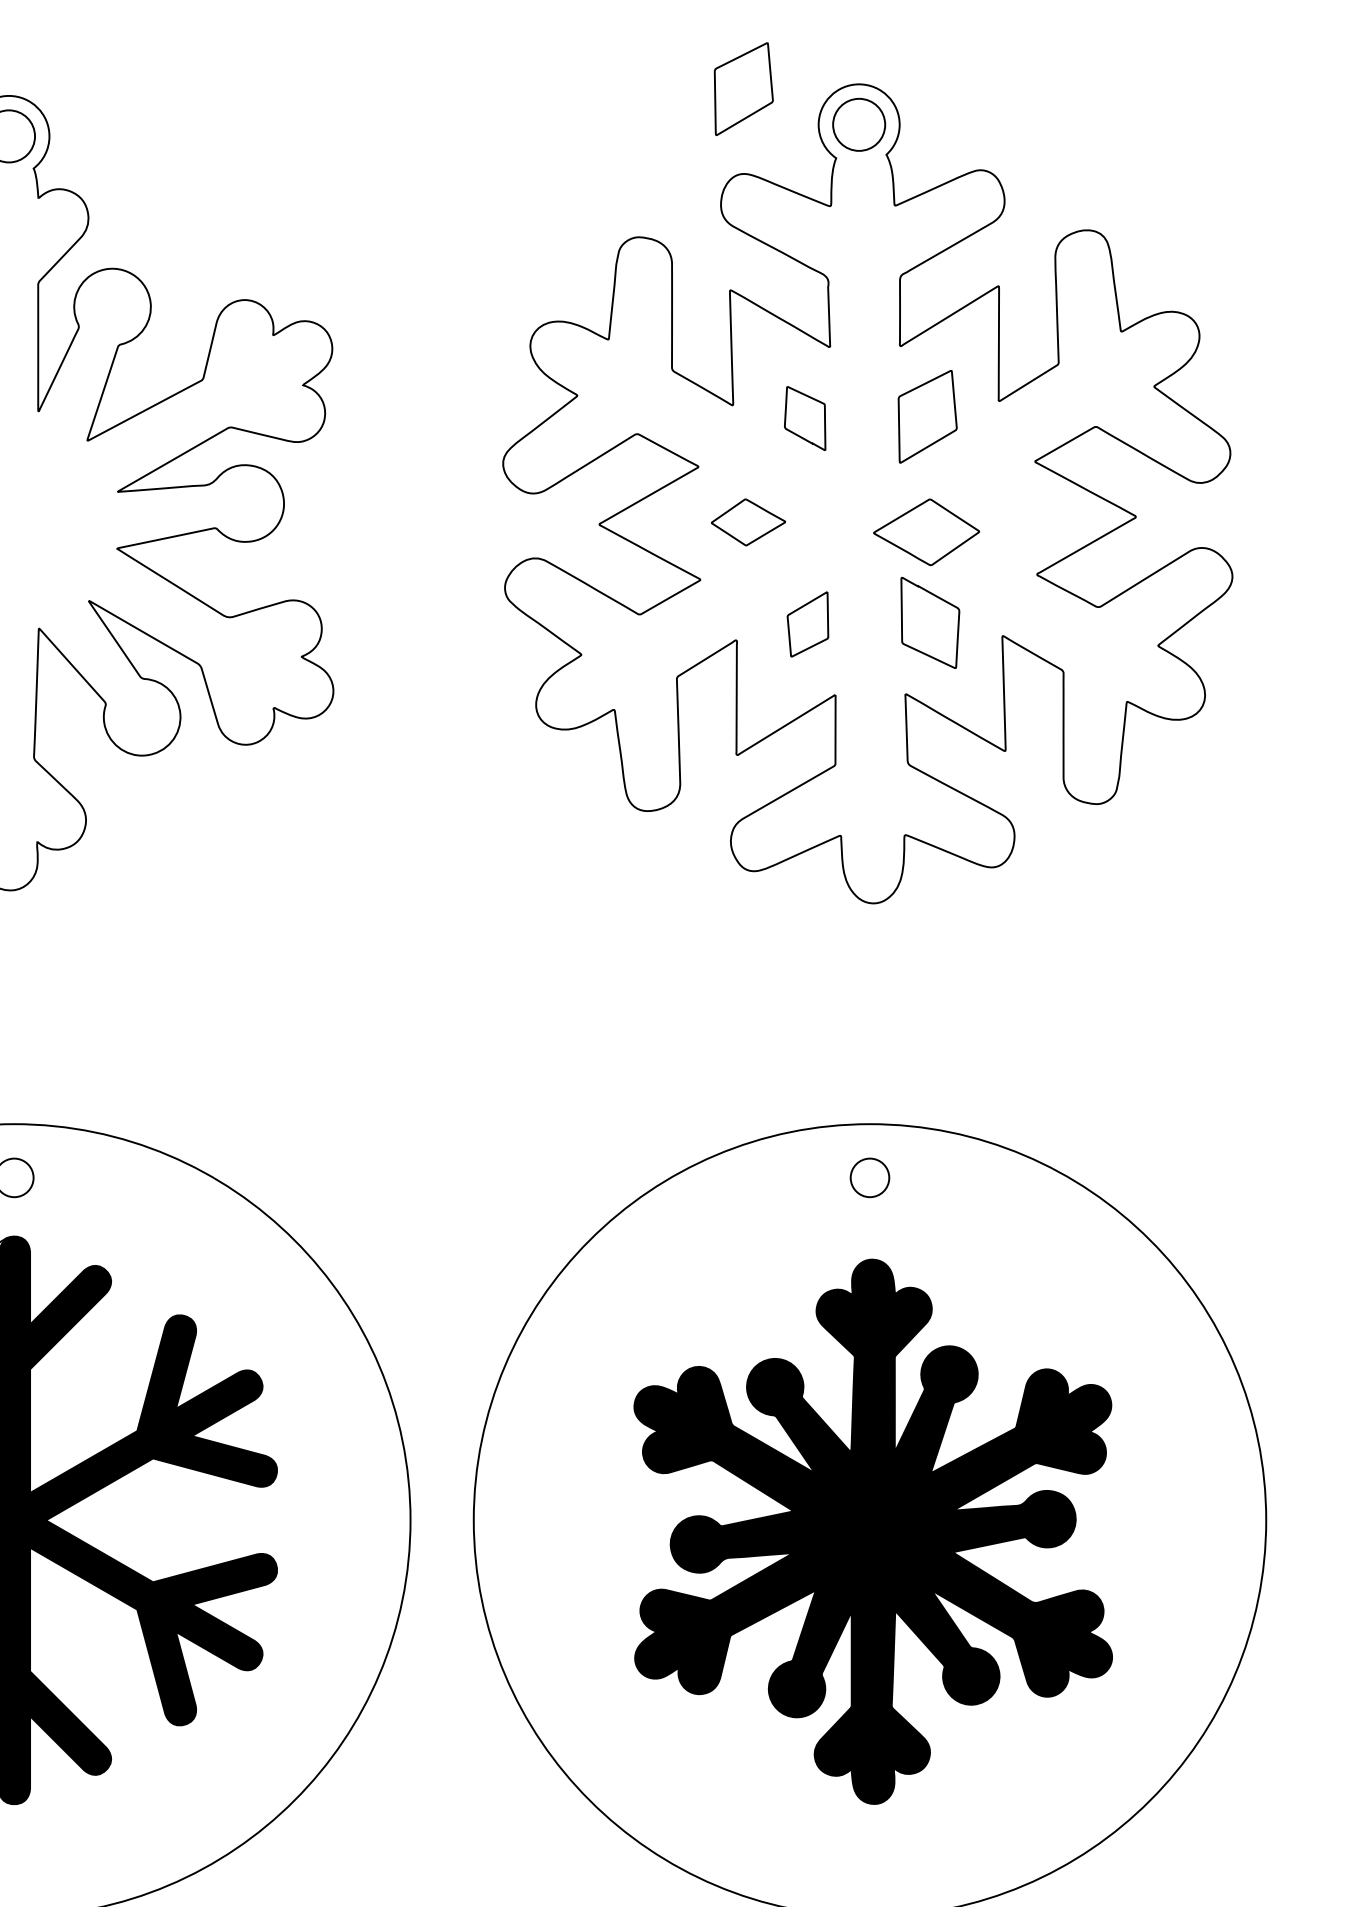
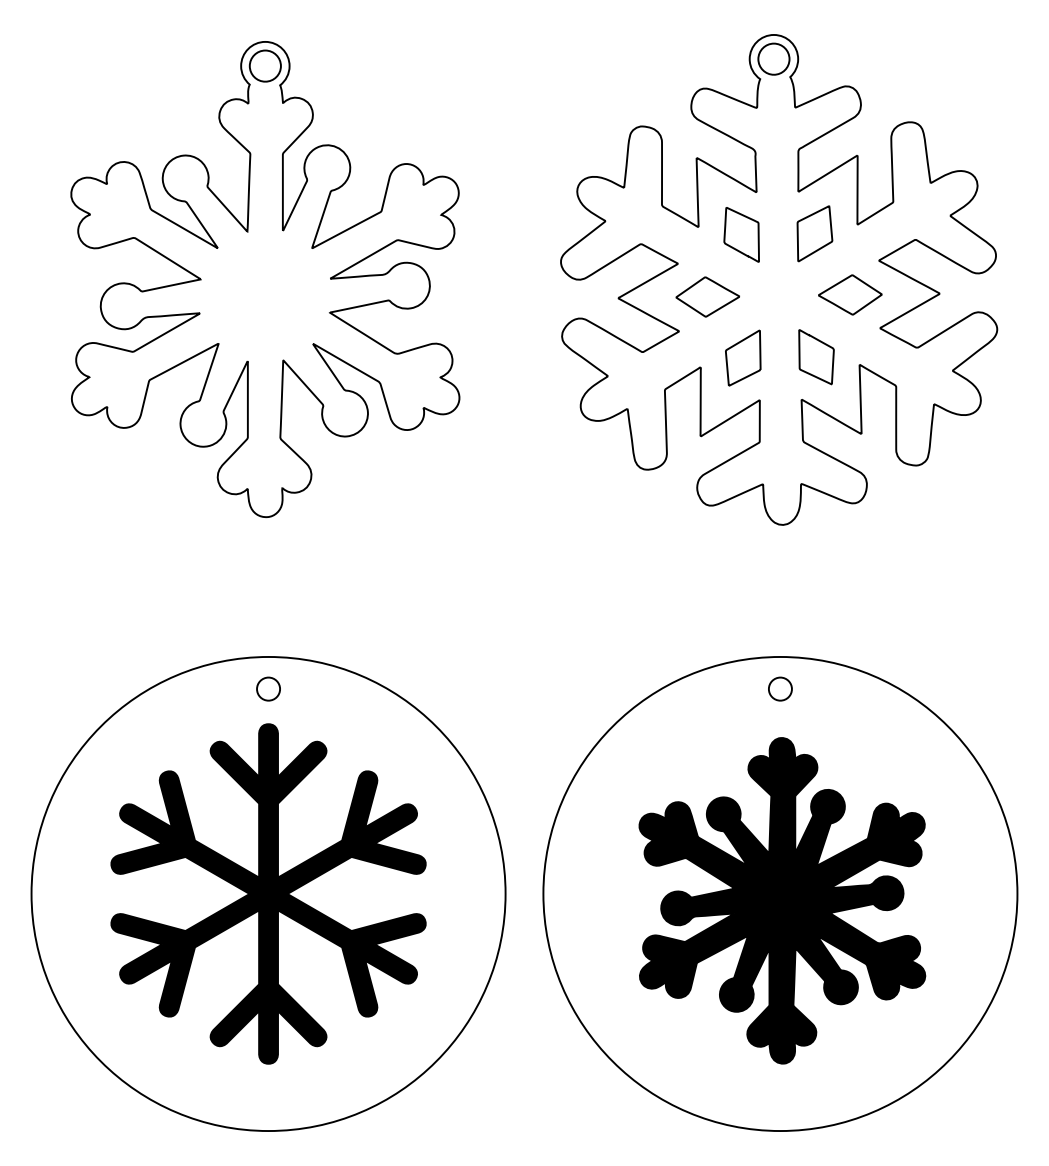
part: (743, 88) -> (704, 37), removed
part: (804, 417) -> (741, 234), size x1.43
part: (748, 521) -> (707, 296), size x1.43
part: (926, 531) -> (850, 294), moved
part: (808, 623) -> (743, 357), size x1.43

